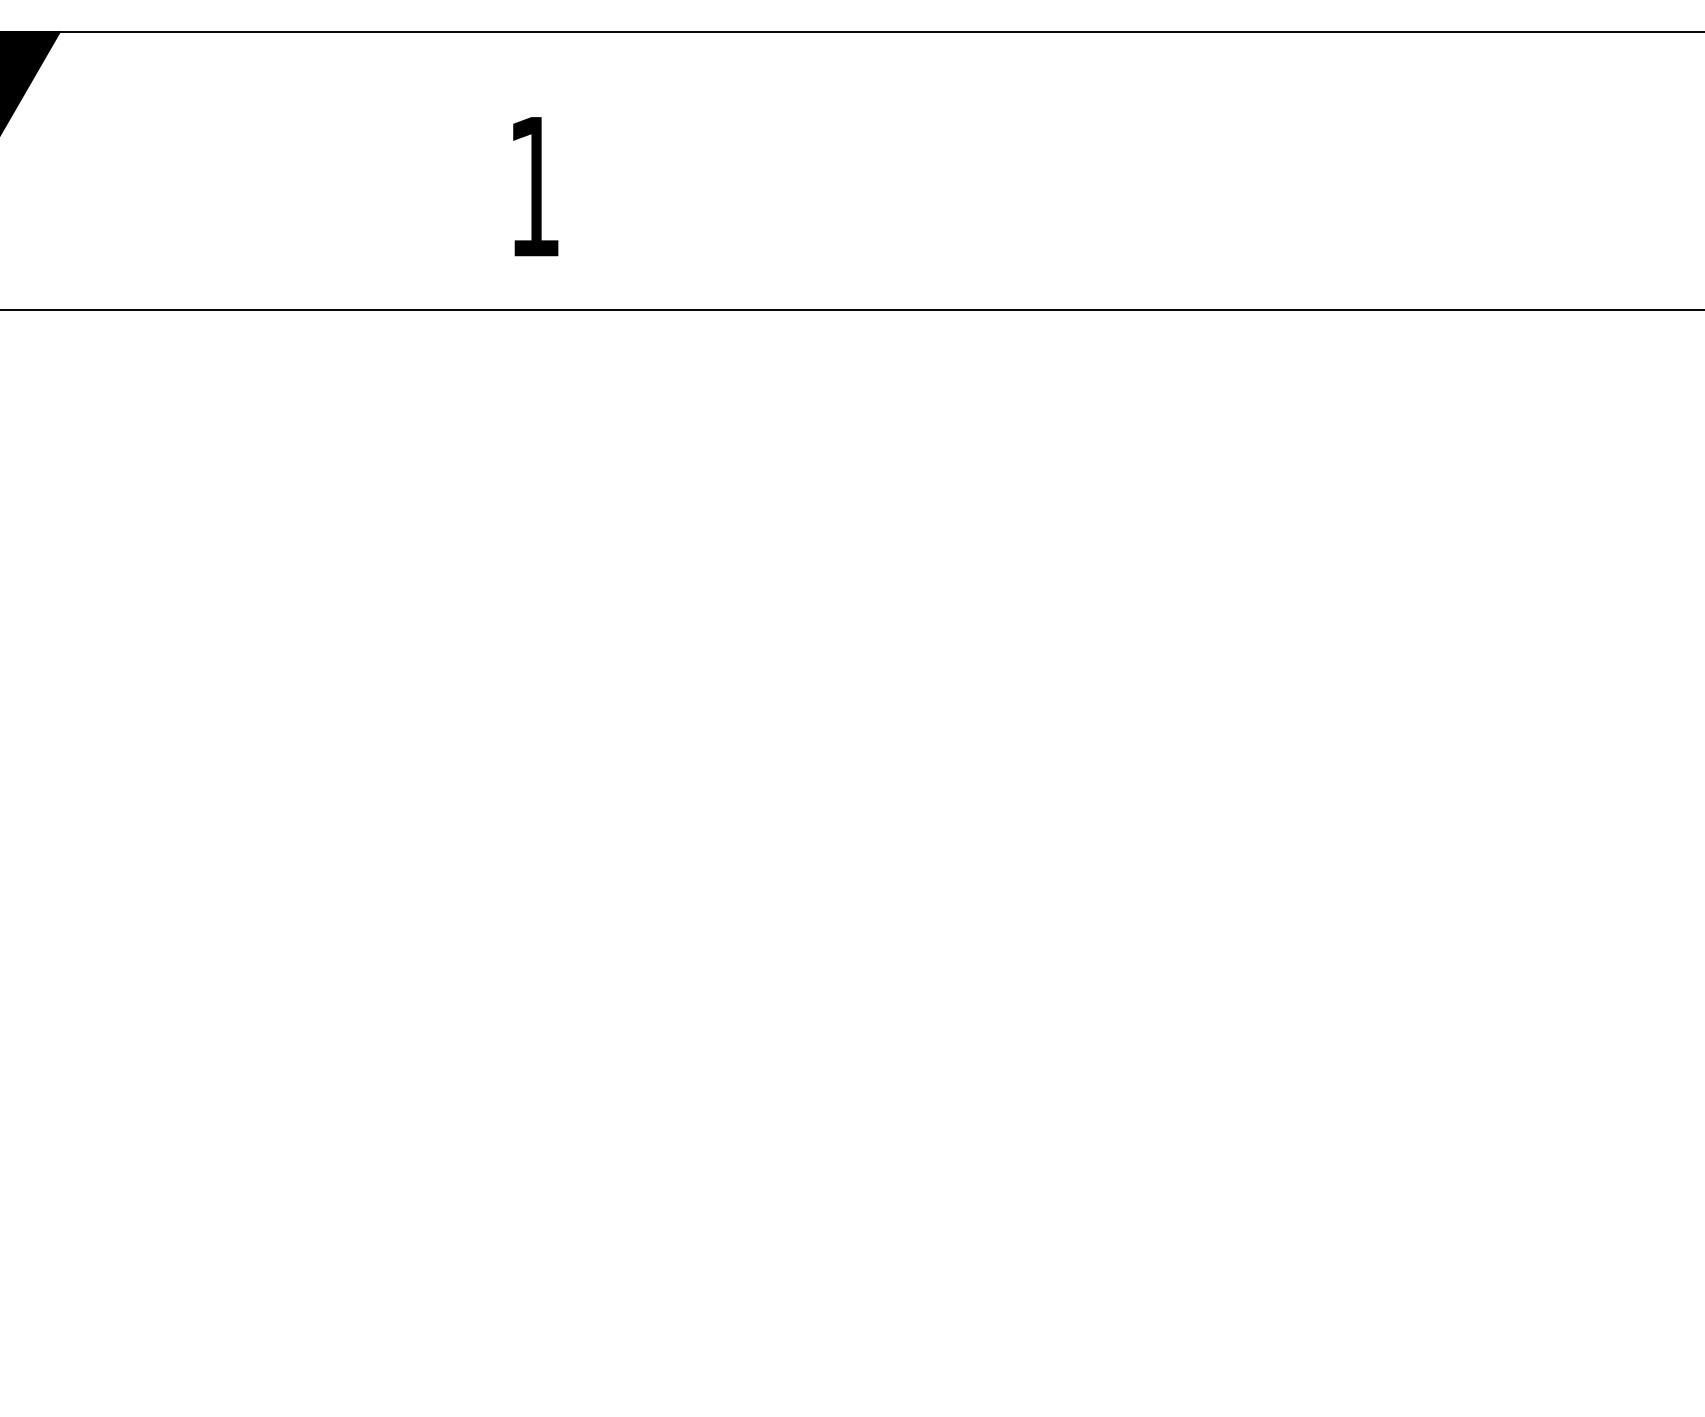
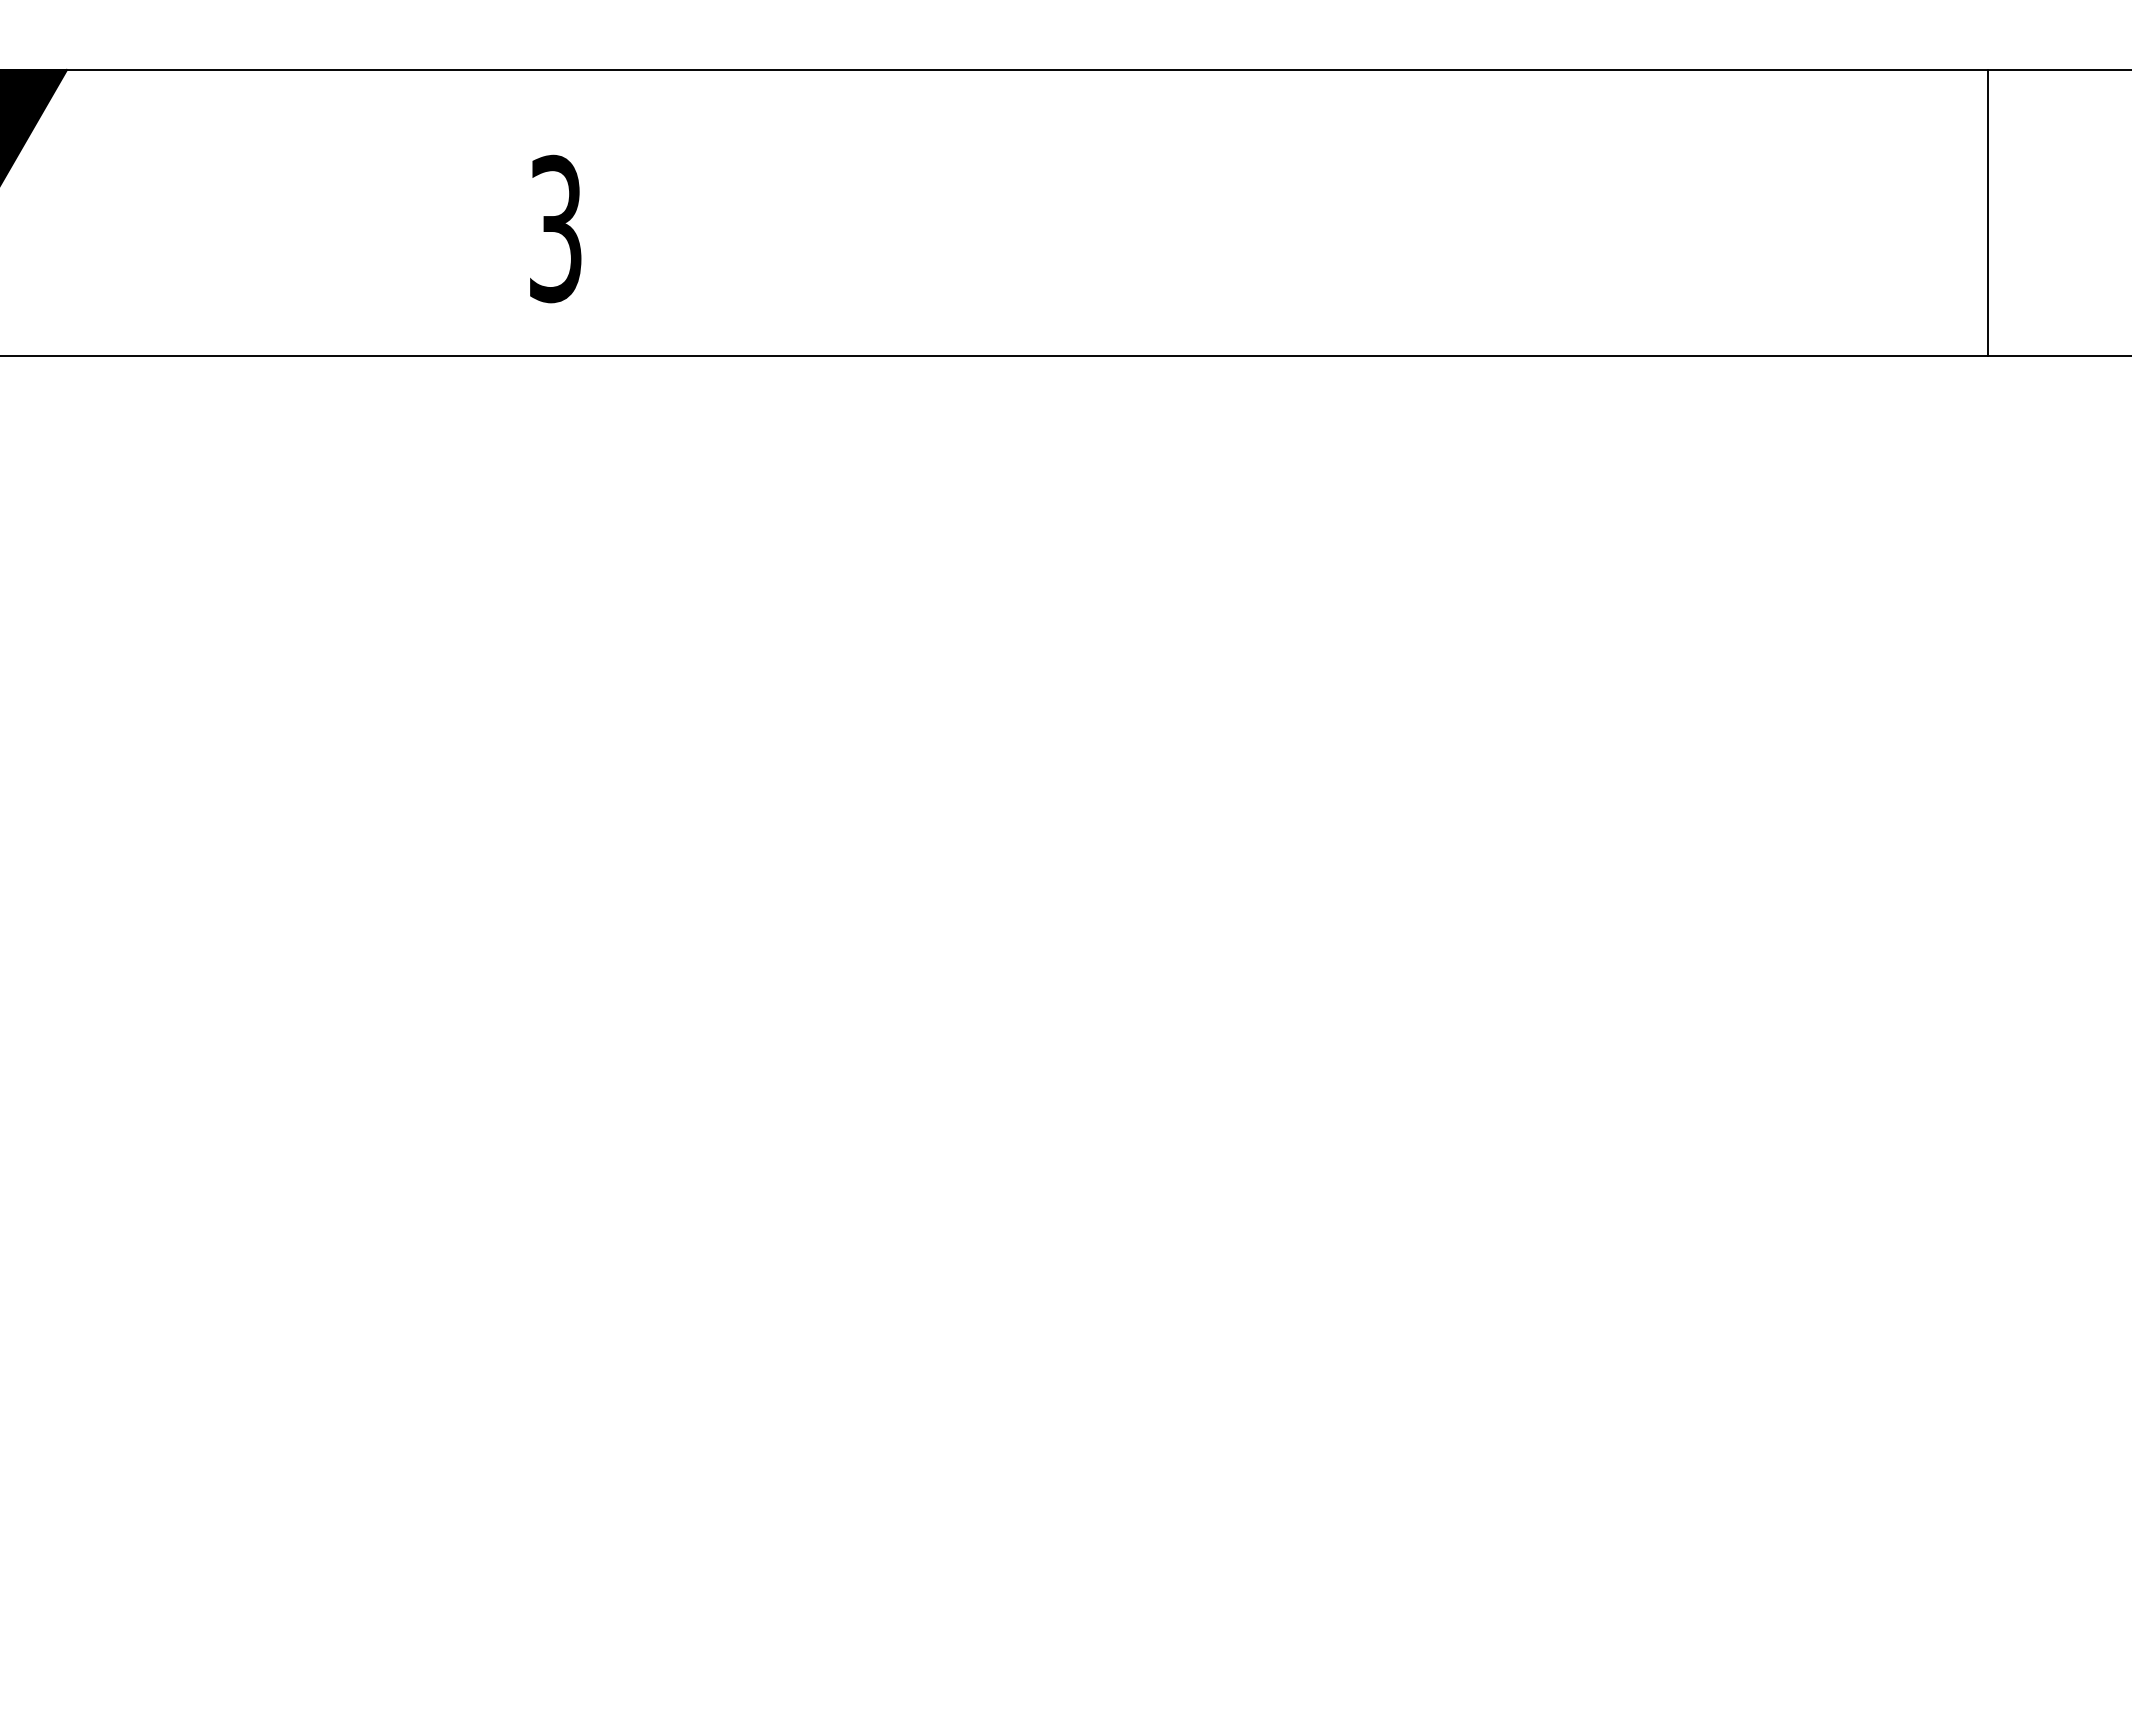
text: (534, 186) -> (555, 228), 1 -> 3

